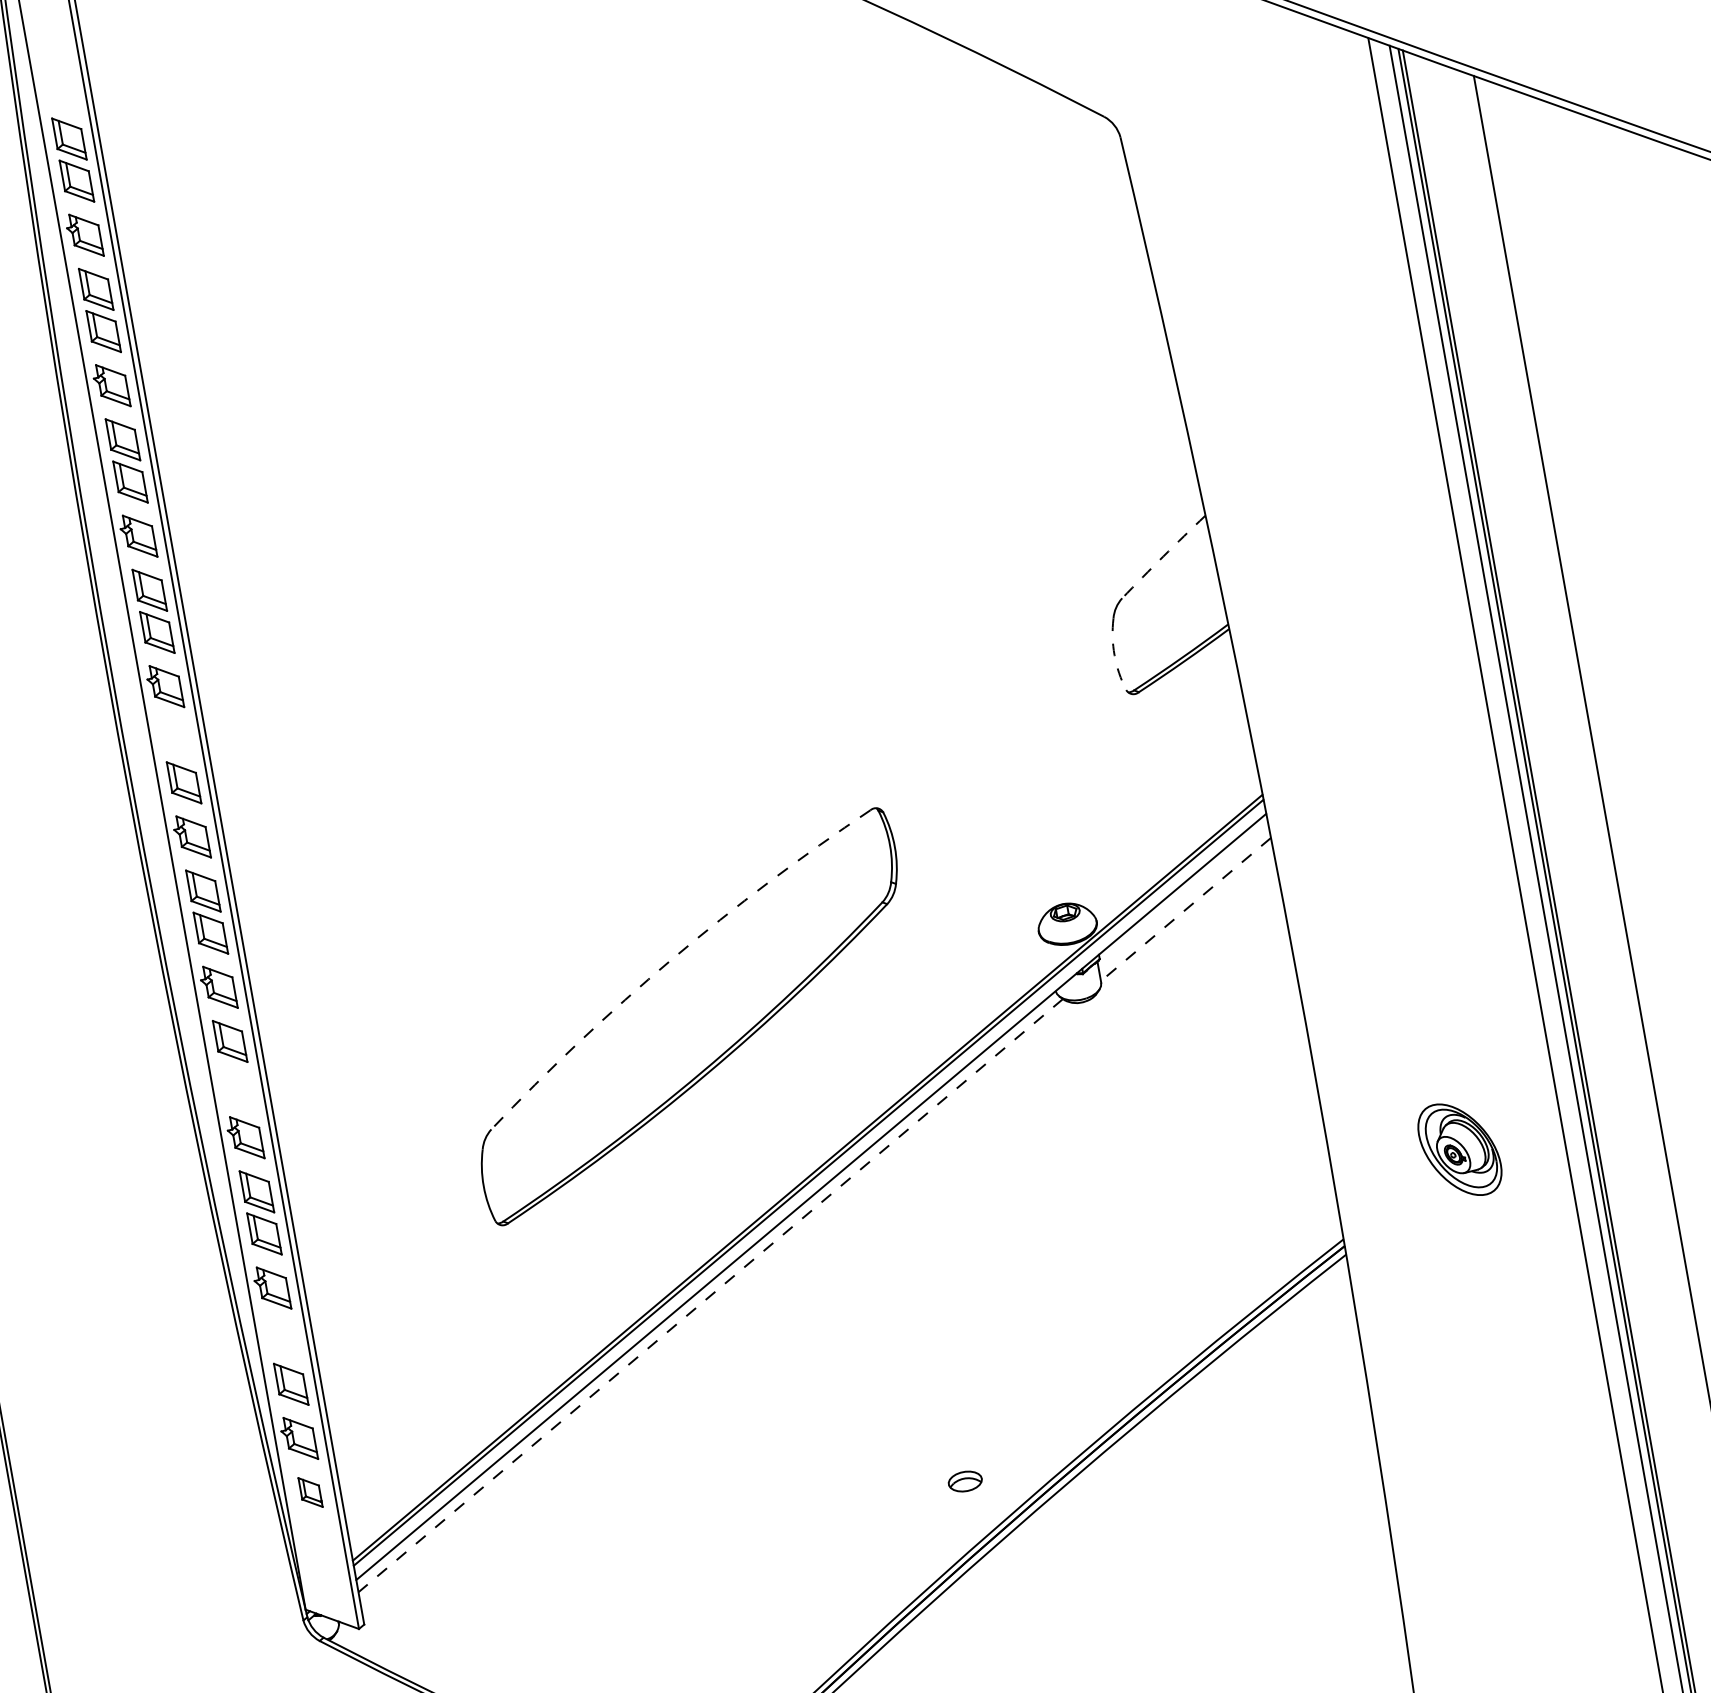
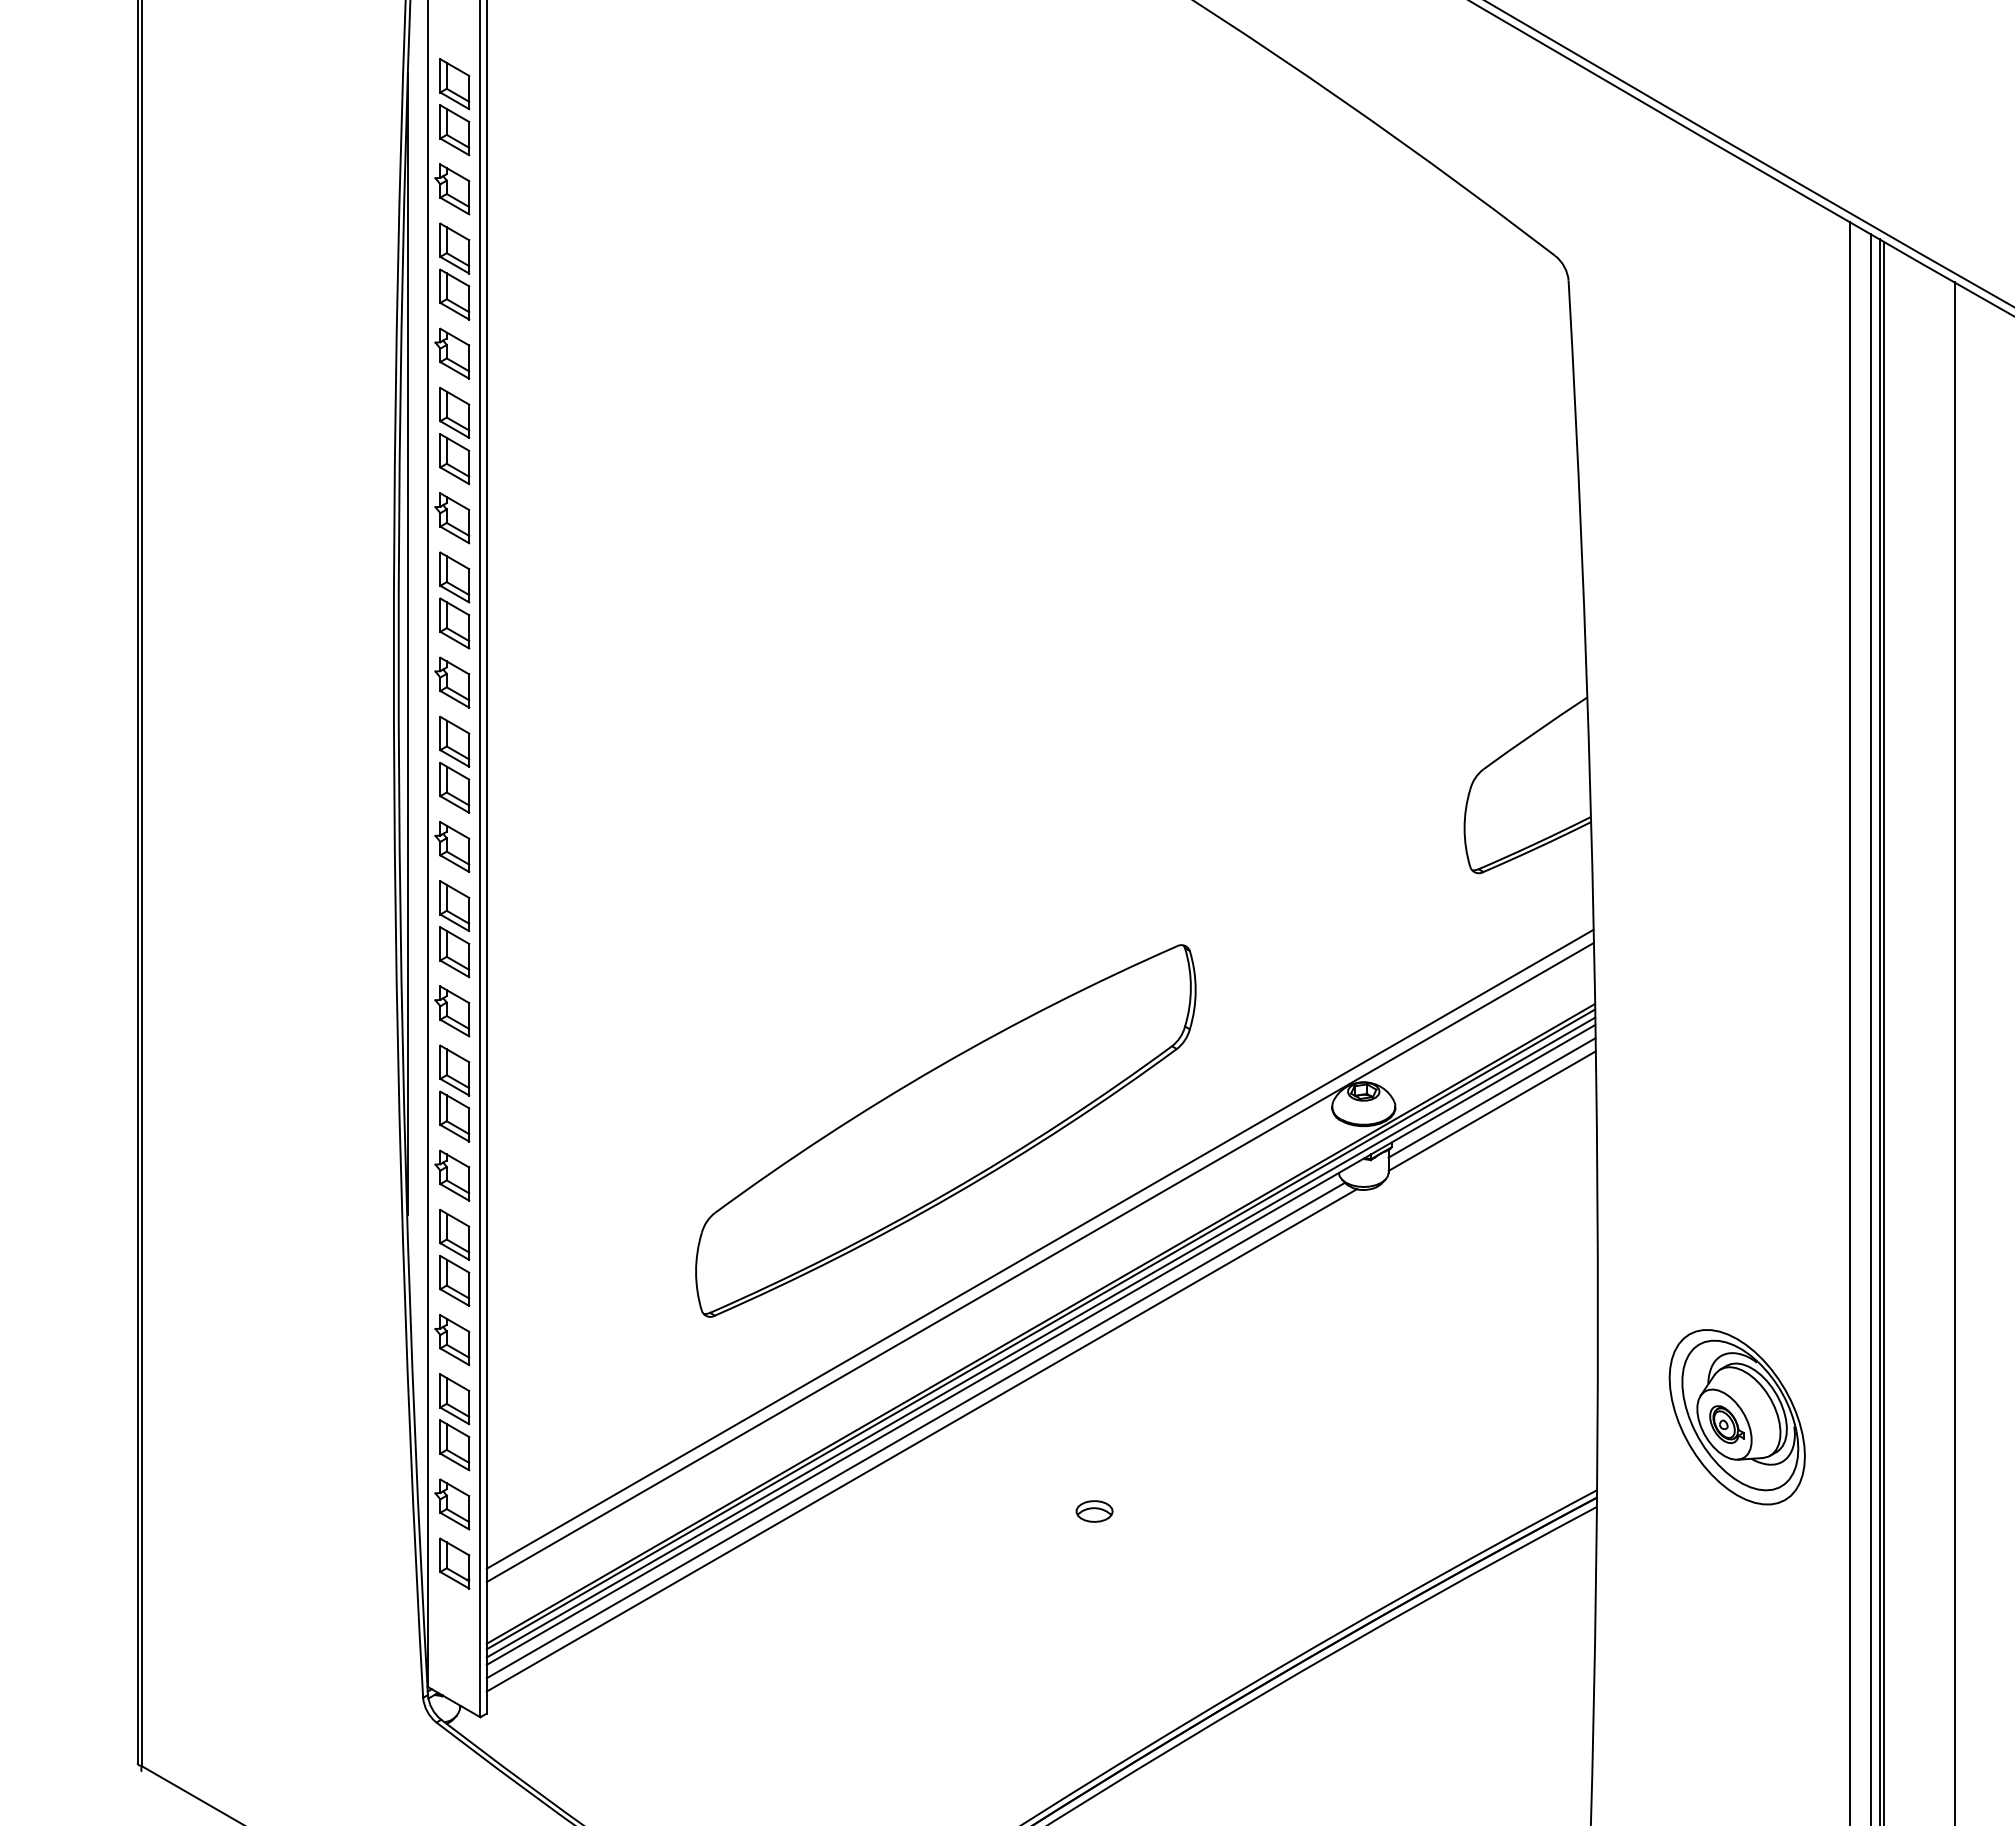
arc: (1162, 556) -> (1534, 732), dashed -> solid
arc: (1114, 655) -> (1464, 828), dashed -> solid
line: (117, 658) -> (407, 643), added
part: (176, 740) -> (454, 741), added
line: (1183, 897) -> (1491, 1097), added
line: (1186, 909) -> (1492, 1111), dashed -> solid
arc: (672, 958) -> (938, 1066), dashed -> solid
part: (237, 1083) -> (454, 1116), added
line: (794, 1108) -> (1039, 1248), added
line: (796, 1121) -> (1039, 1262), added
part: (1459, 1150) -> (1736, 1417), size x1.67
line: (809, 1190) -> (1040, 1337), added
line: (710, 1295) -> (915, 1430), dashed -> solid
line: (717, 1303) -> (921, 1440), added
part: (283, 1342) -> (454, 1399), added
part: (965, 1481) -> (1094, 1511), moved
part: (310, 1492) -> (454, 1563), size x1.43

